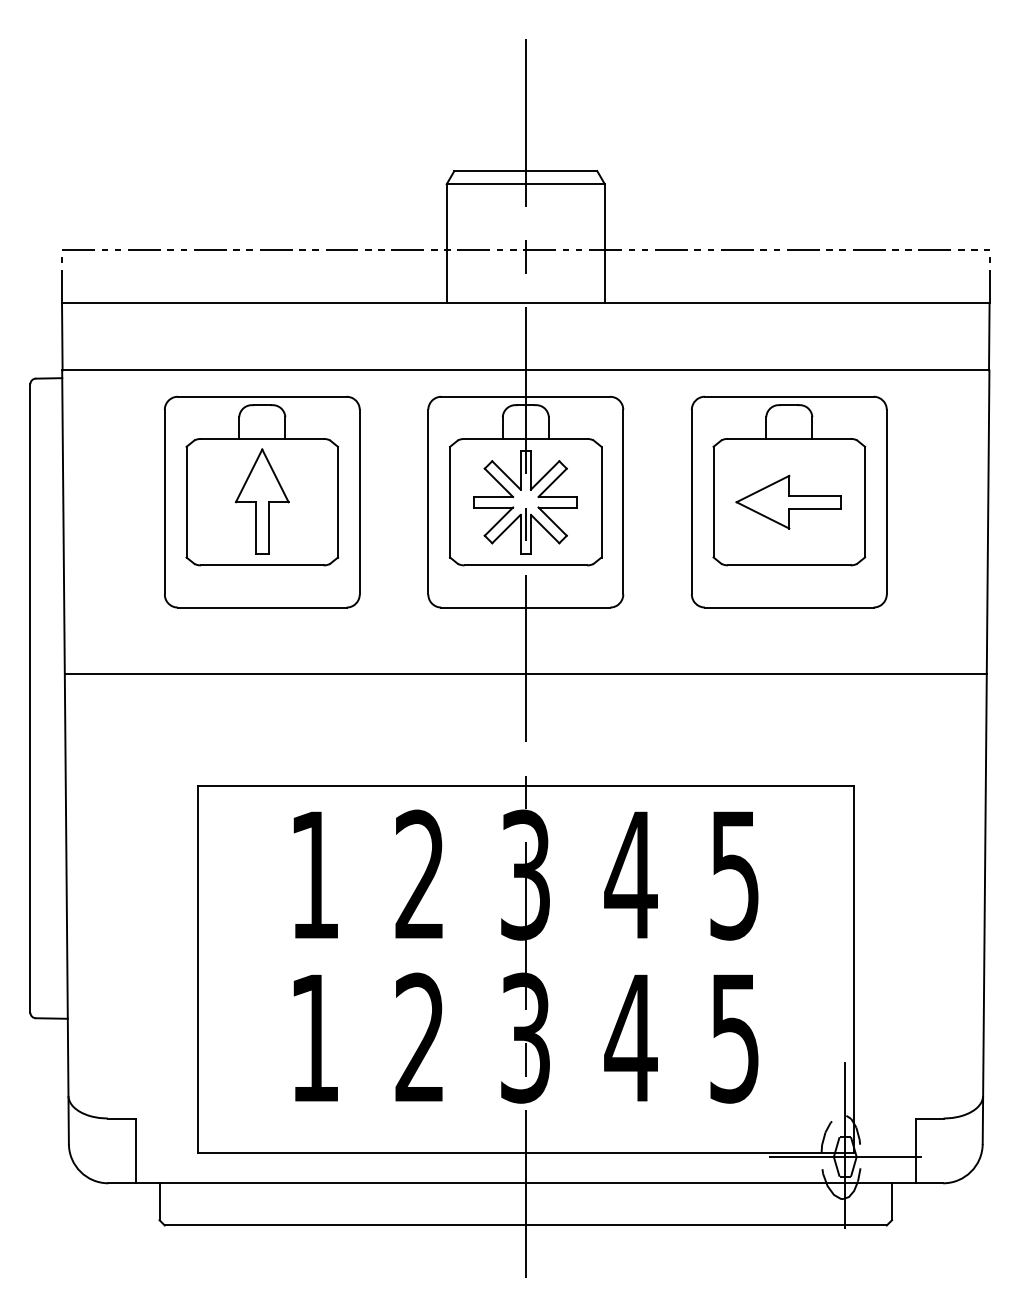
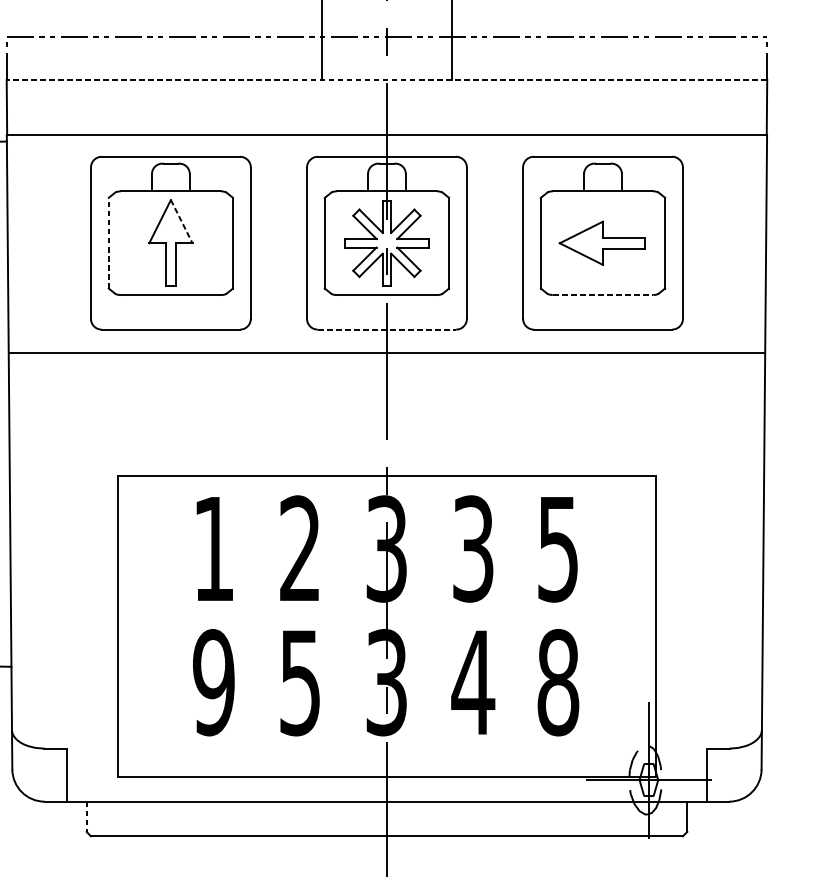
line: (525, 302) -> (386, 79), solid -> dashed
line: (275, 476) -> (181, 222), solid -> dashed
line: (186, 501) -> (108, 242), solid -> dashed
line: (789, 565) -> (603, 295), solid -> dashed
line: (526, 607) -> (387, 329), solid -> dashed
line: (525, 674) -> (386, 352), moved
text: (630, 874) -> (472, 548), 4 -> 3
text: (314, 1037) -> (213, 682), 1 -> 9
text: (419, 1037) -> (299, 682), 2 -> 5
text: (734, 1037) -> (558, 682), 5 -> 8
line: (159, 1202) -> (86, 817), solid -> dashed

